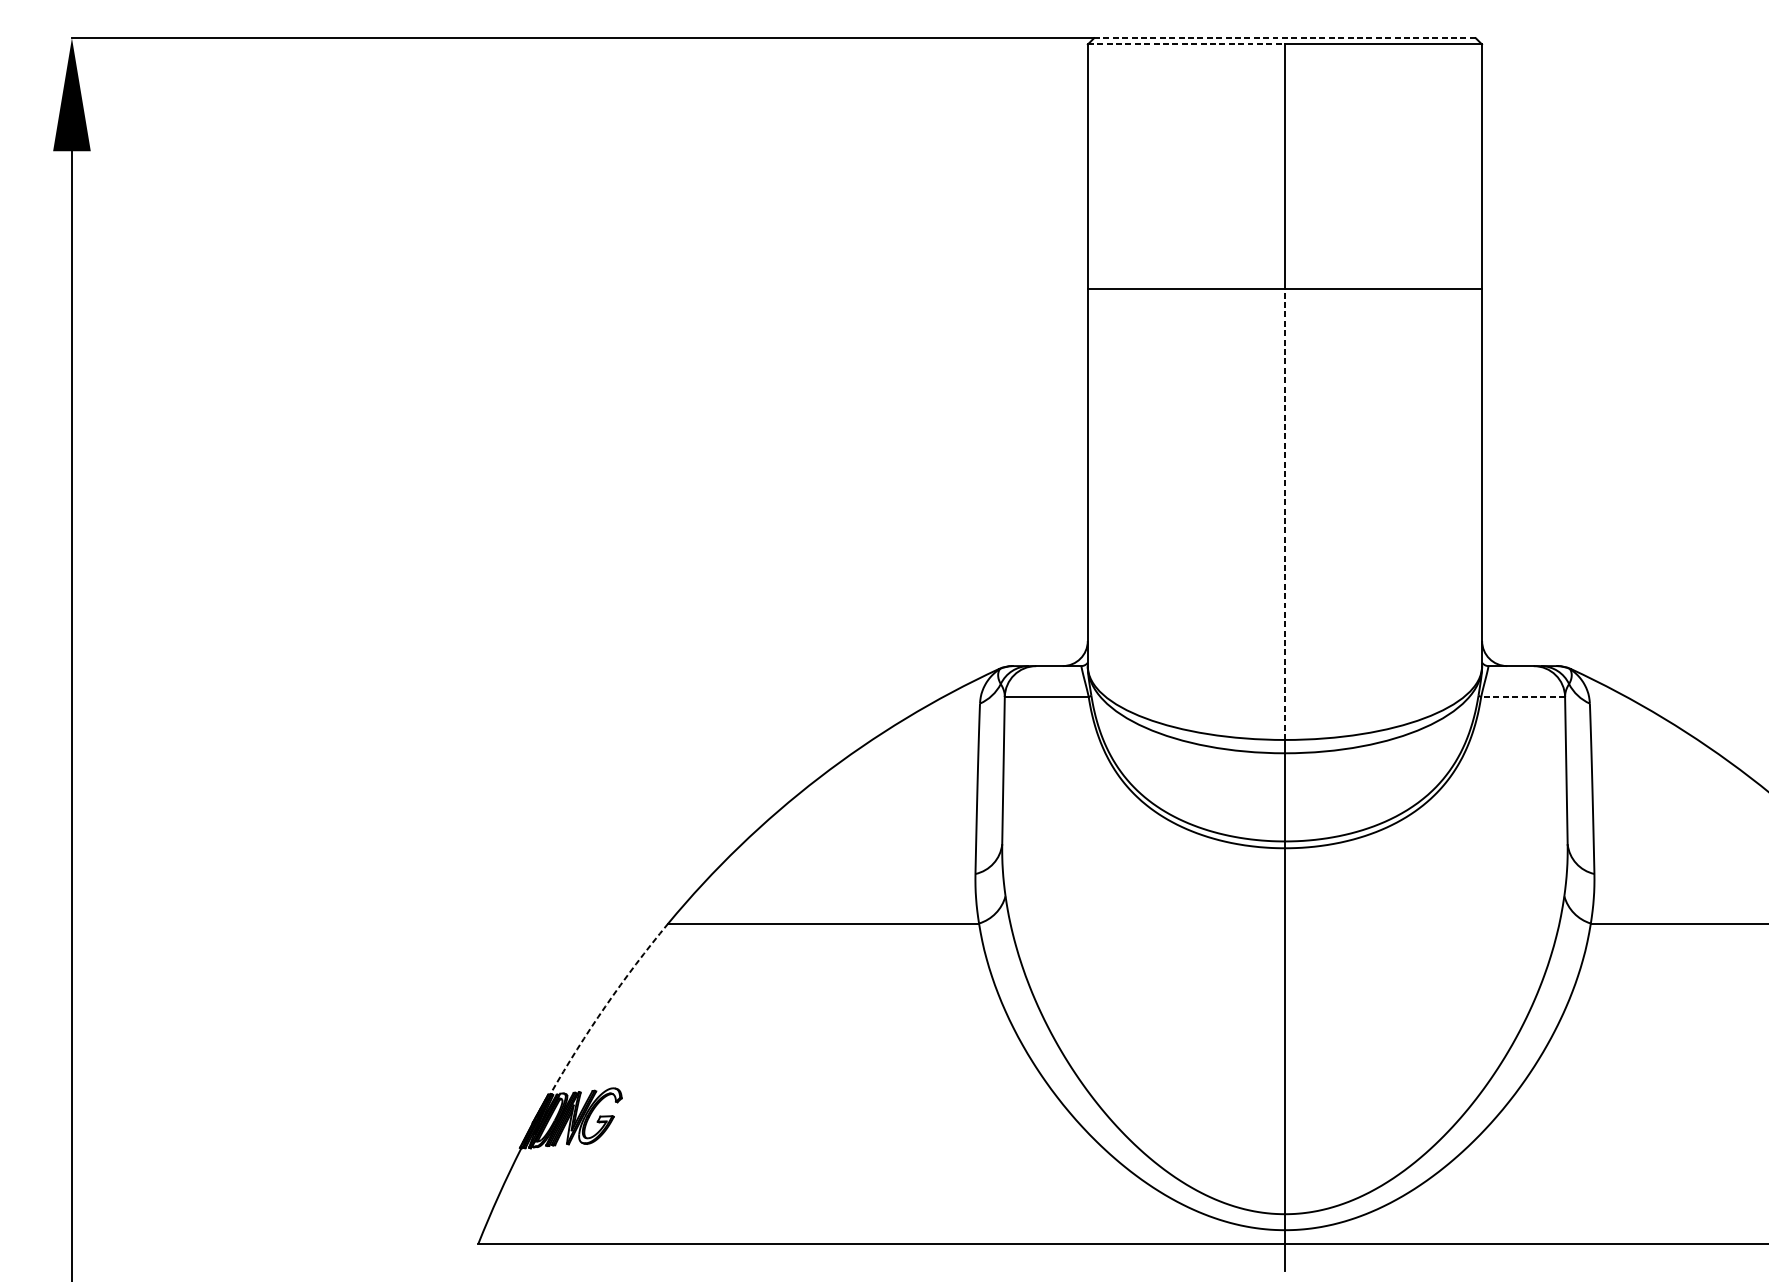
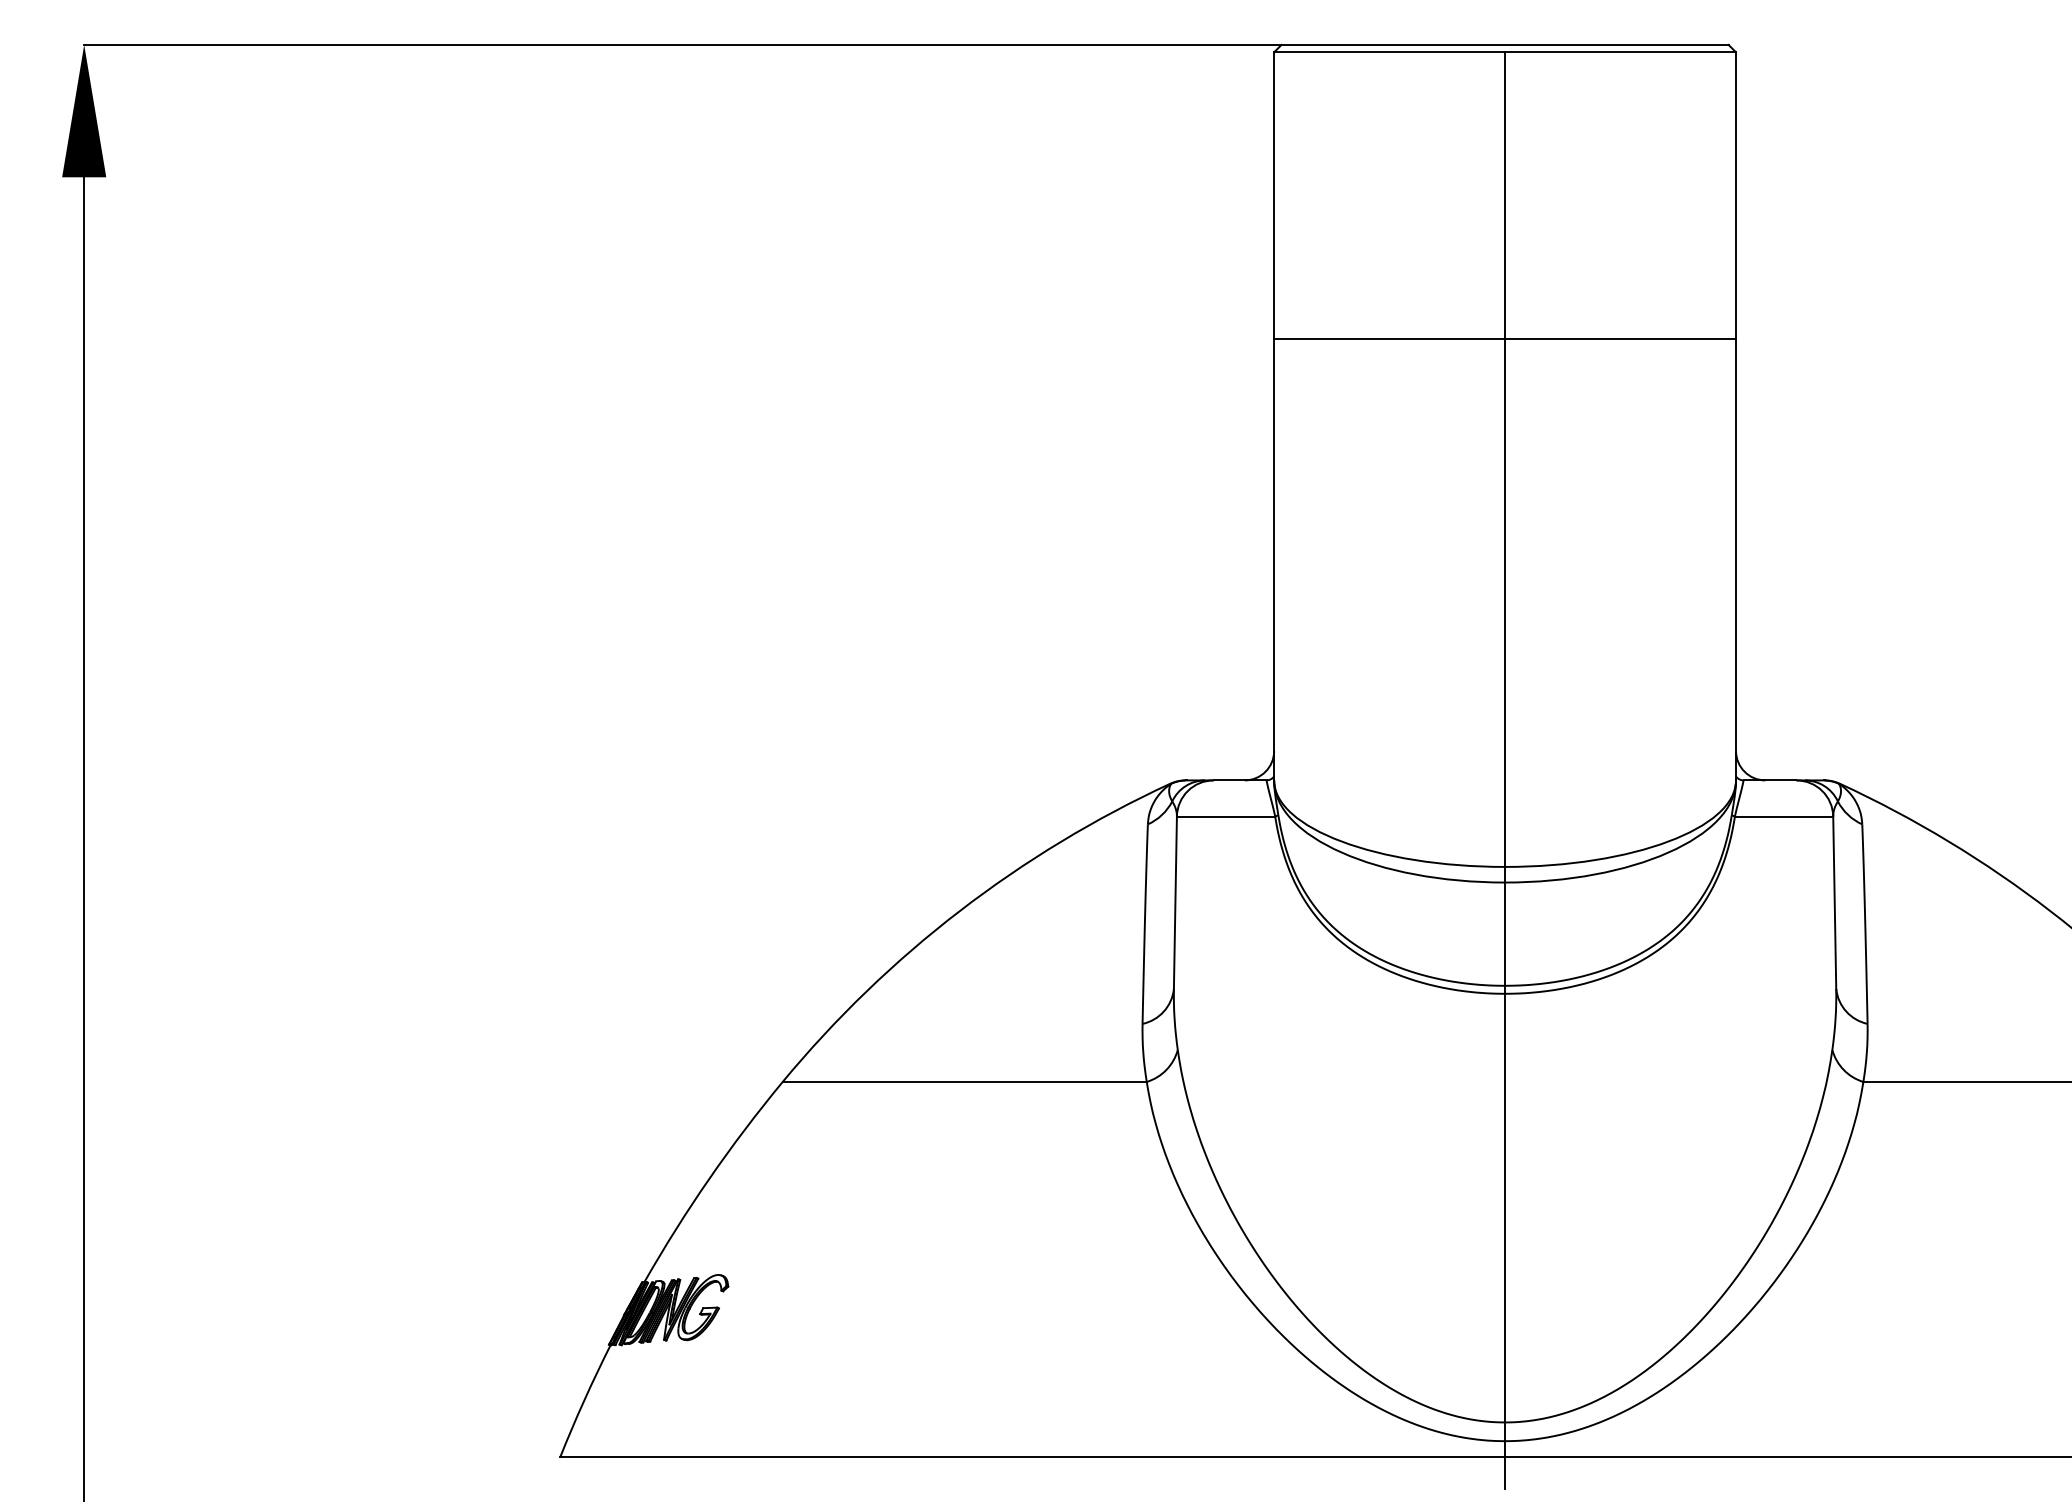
line: (1285, 37) -> (1505, 44), dashed -> solid
line: (1187, 44) -> (1390, 52), dashed -> solid
line: (1285, 515) -> (1505, 603), dashed -> solid
line: (1522, 696) -> (1783, 816), dashed -> solid
arc: (605, 1005) -> (709, 1178), dashed -> solid

